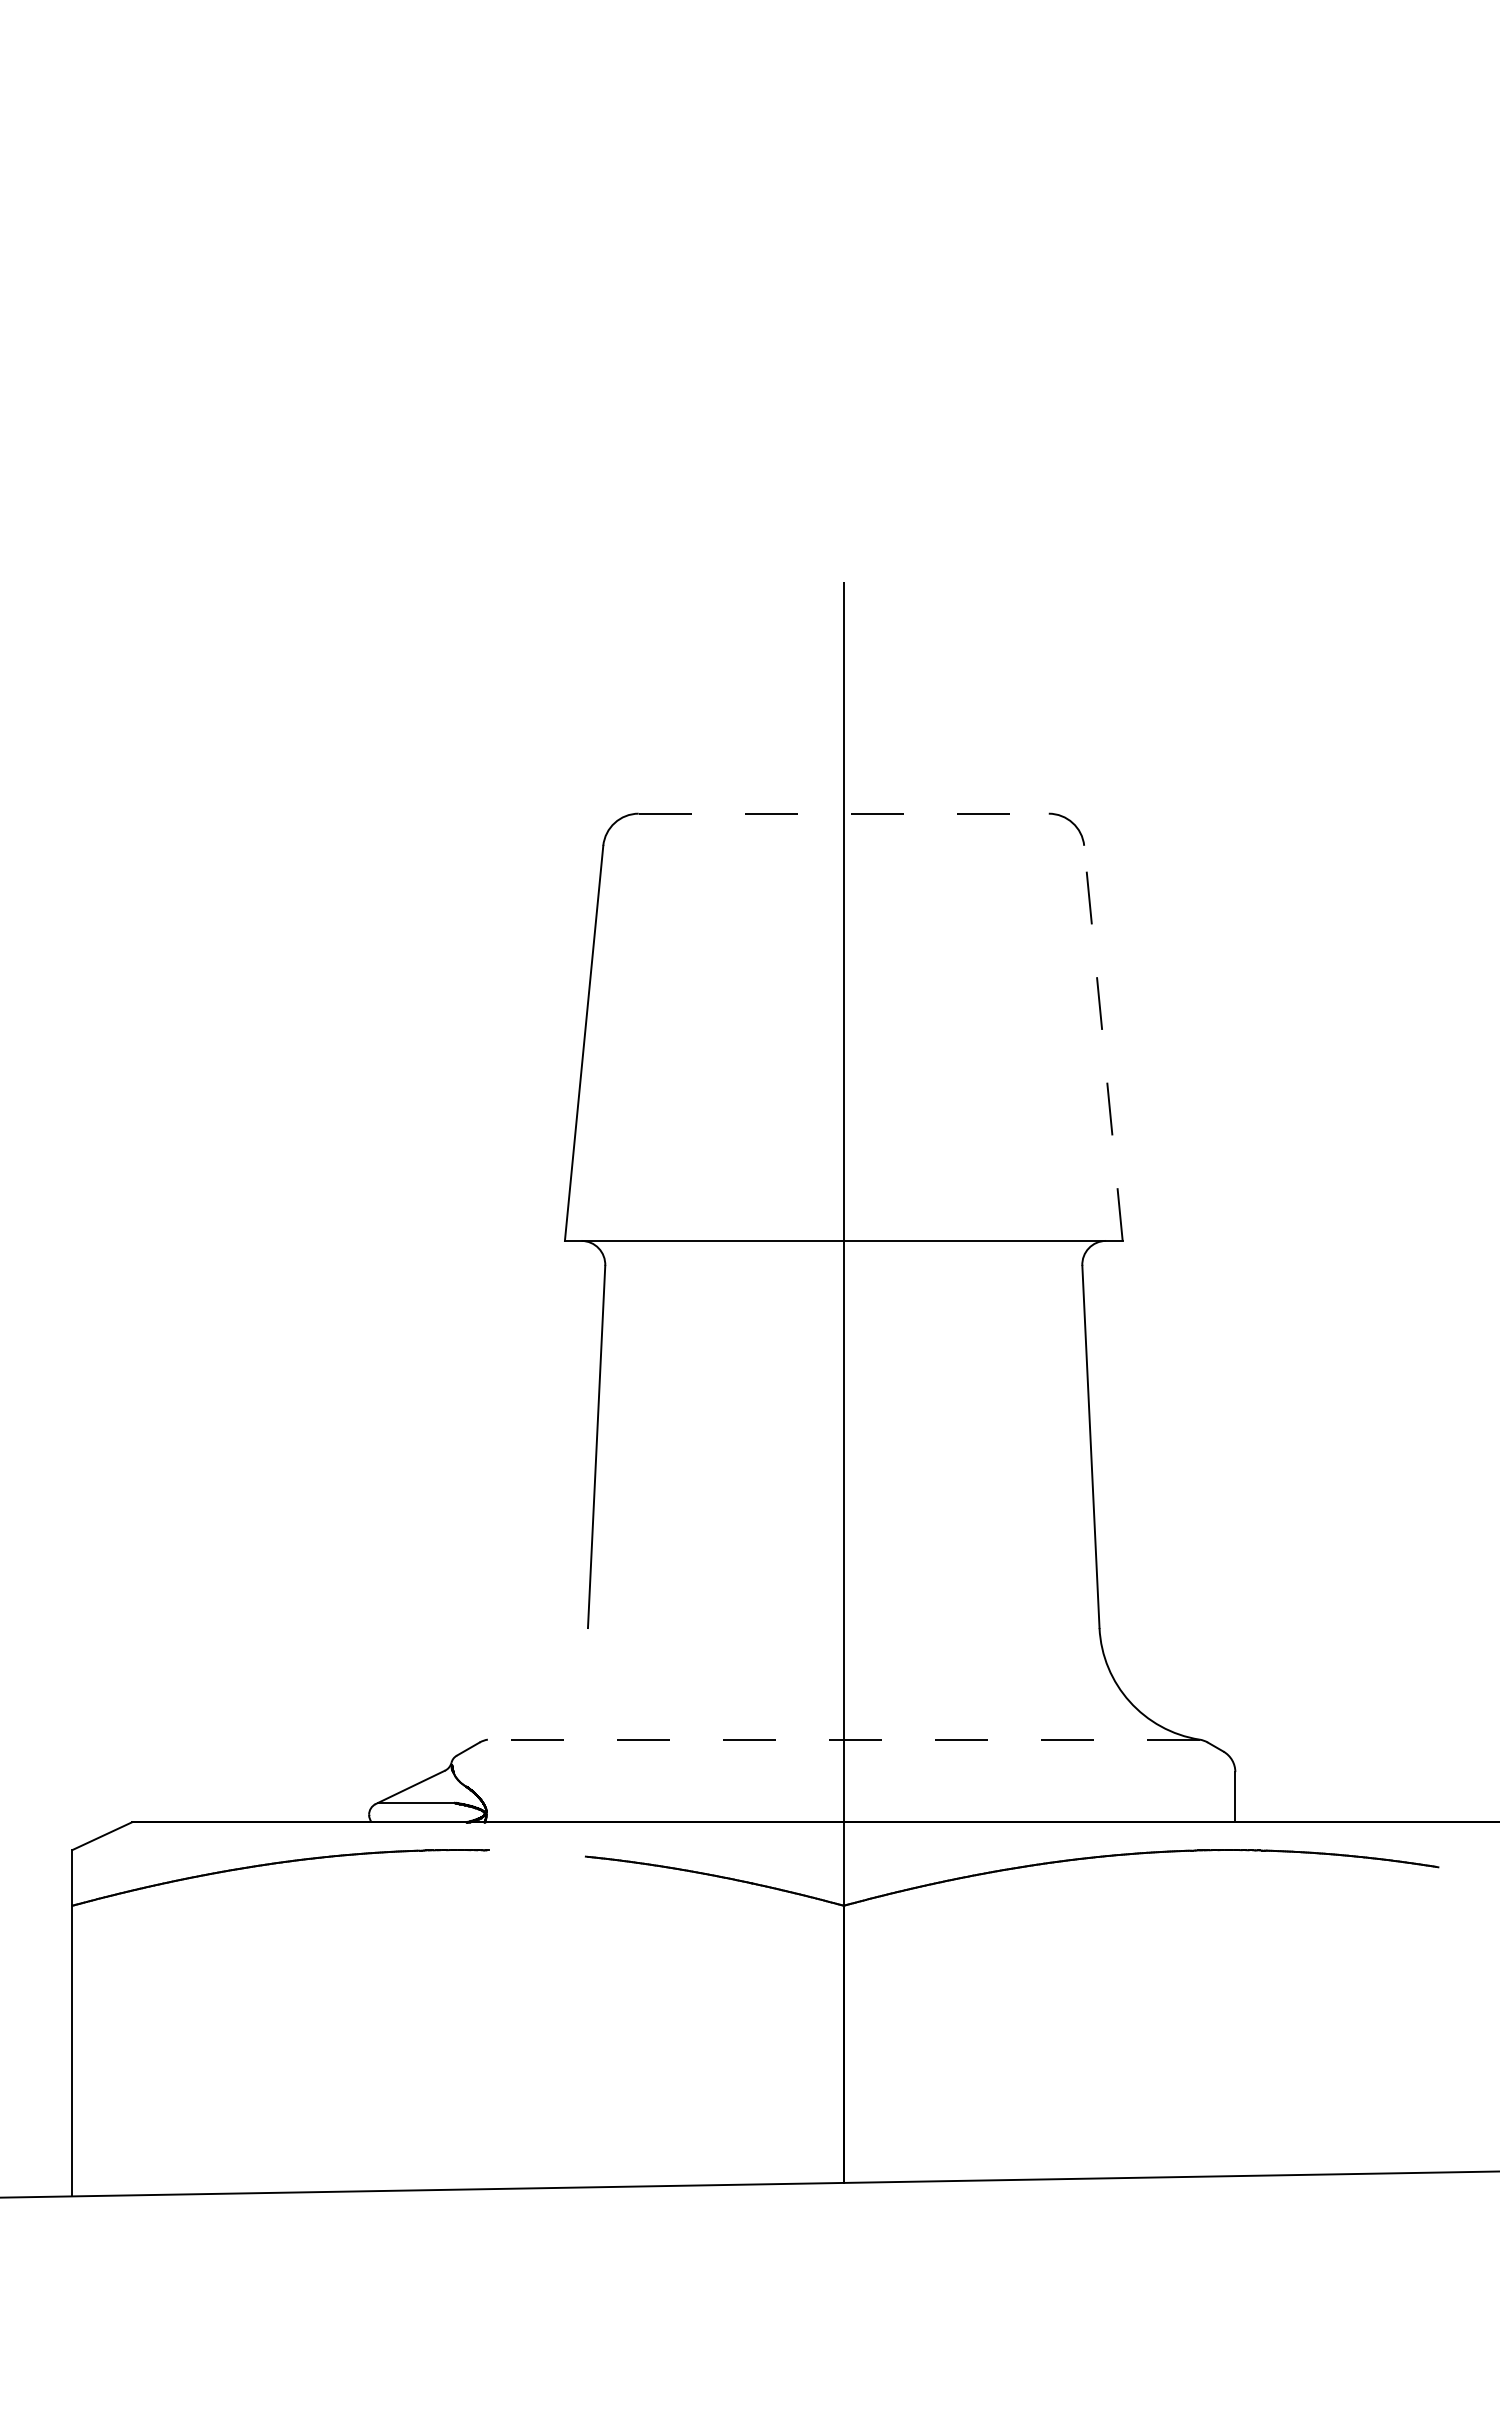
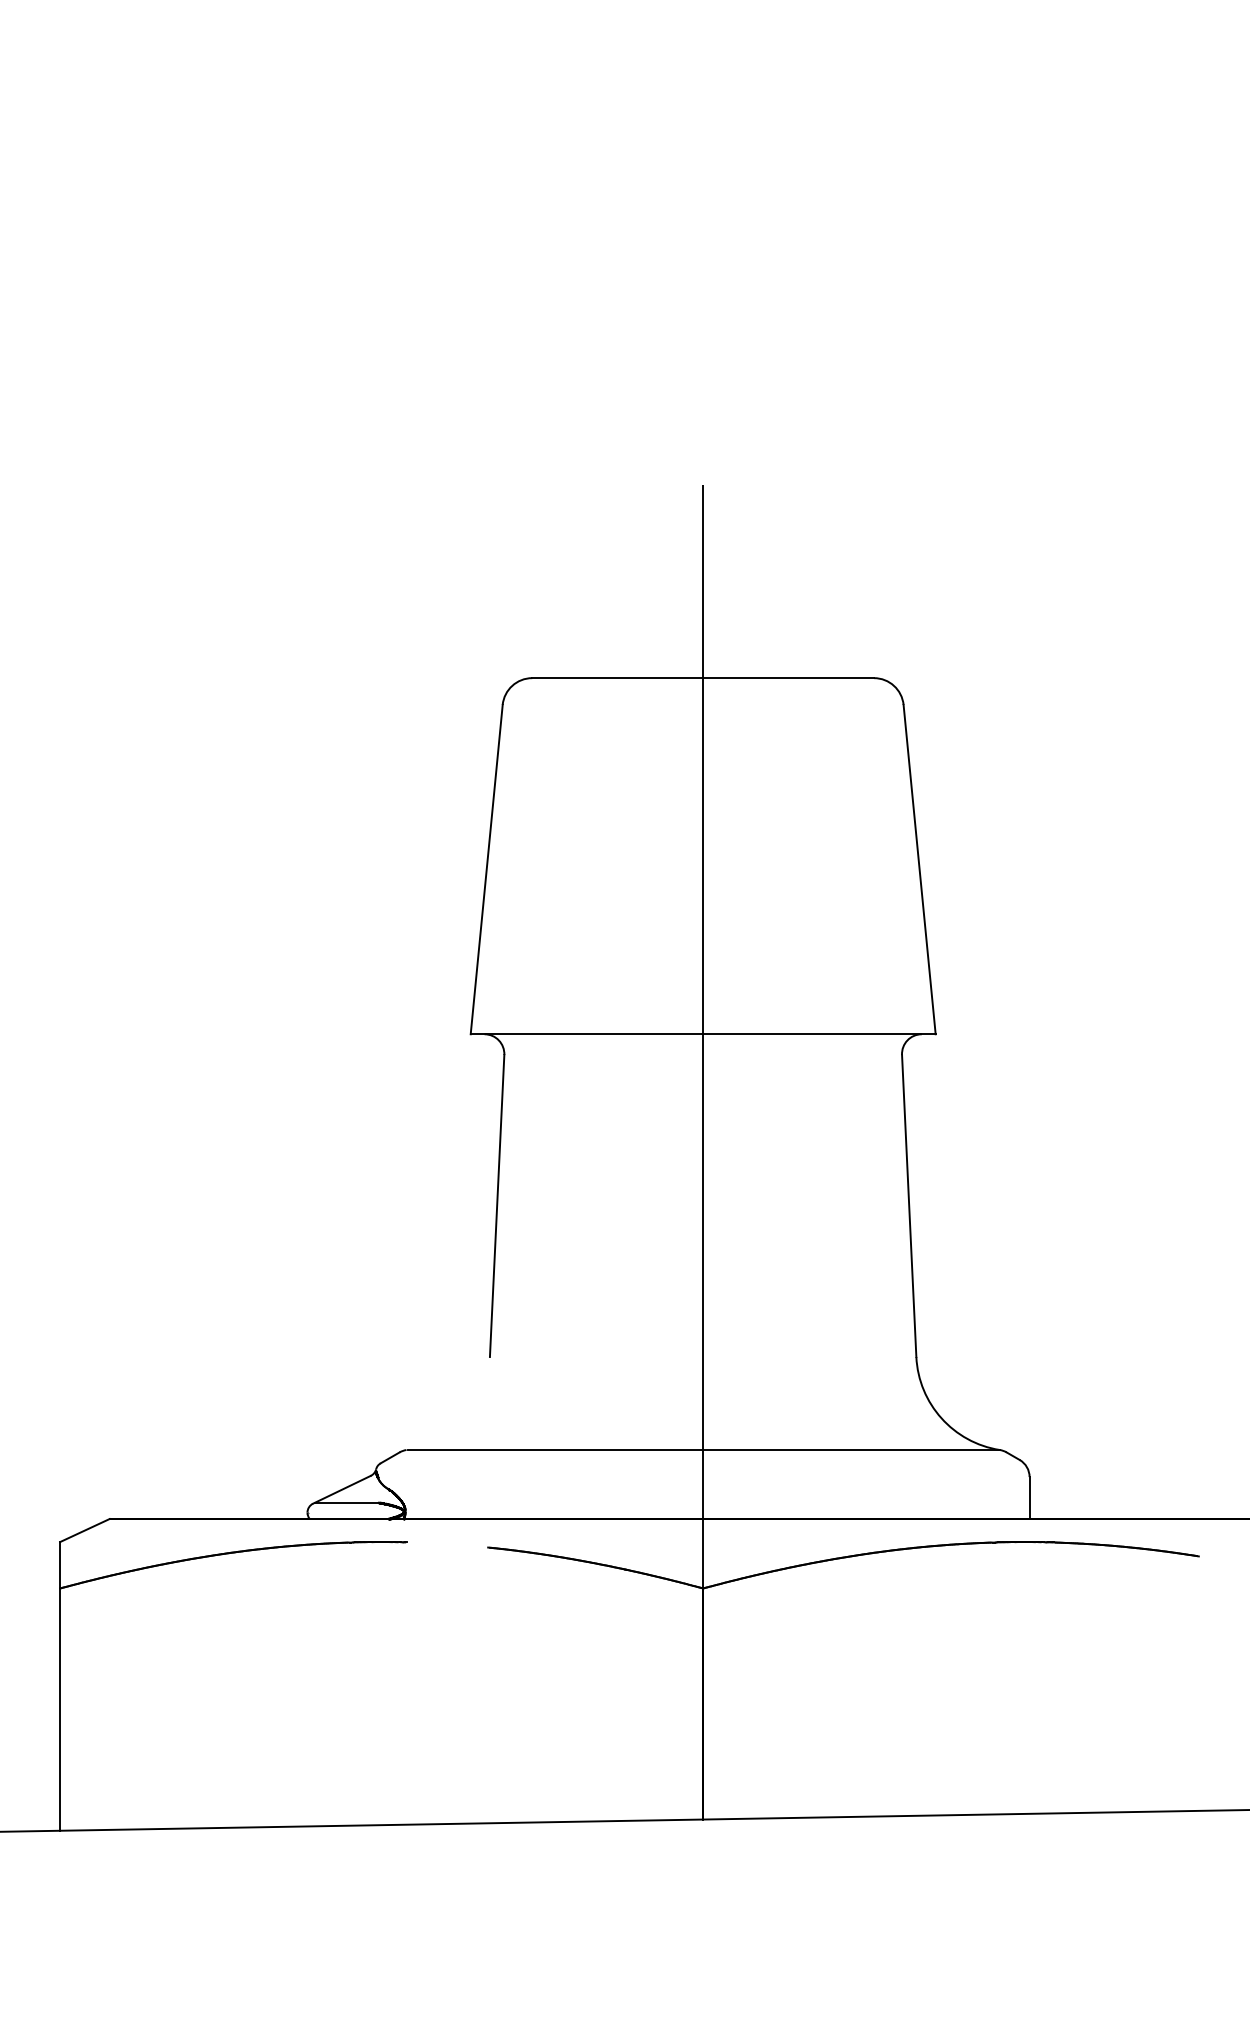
line: (844, 813) -> (703, 677), dashed -> solid
line: (1103, 1042) -> (919, 868), dashed -> solid
line: (843, 1739) -> (702, 1449), dashed -> solid

